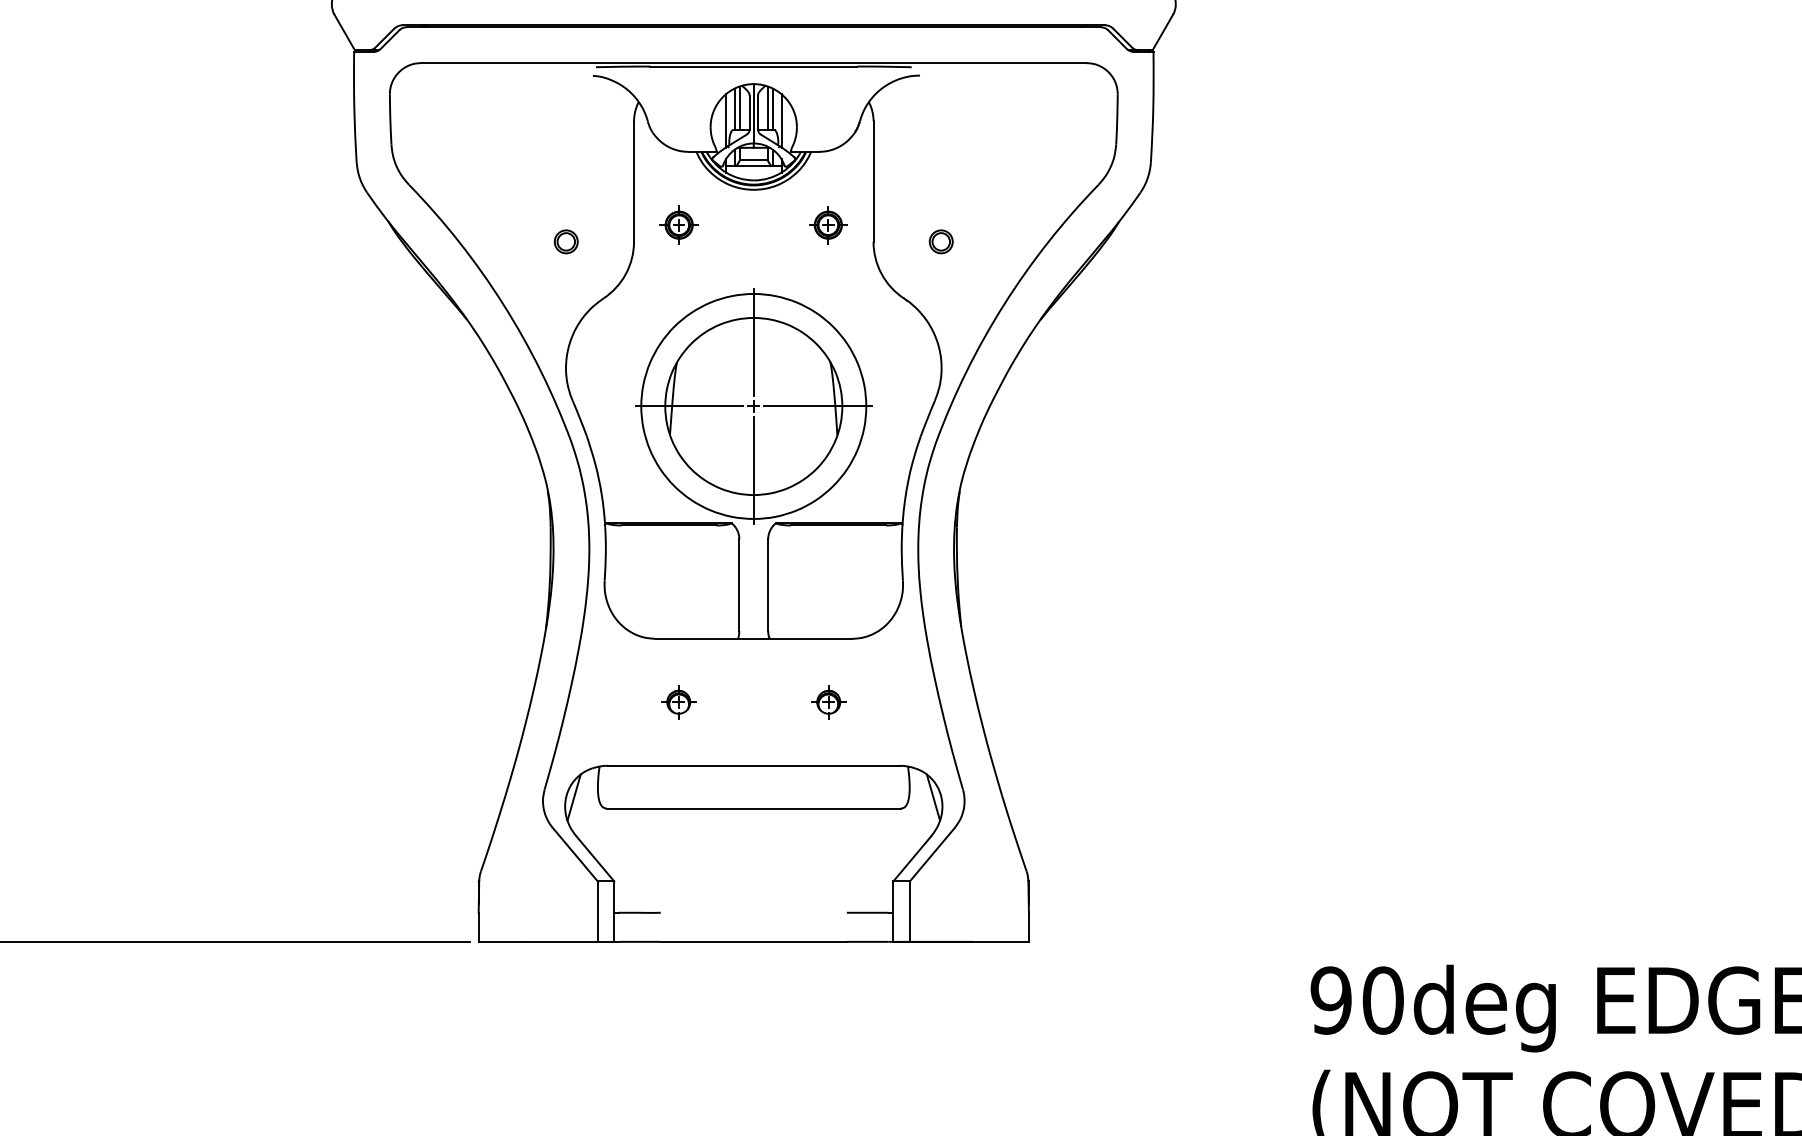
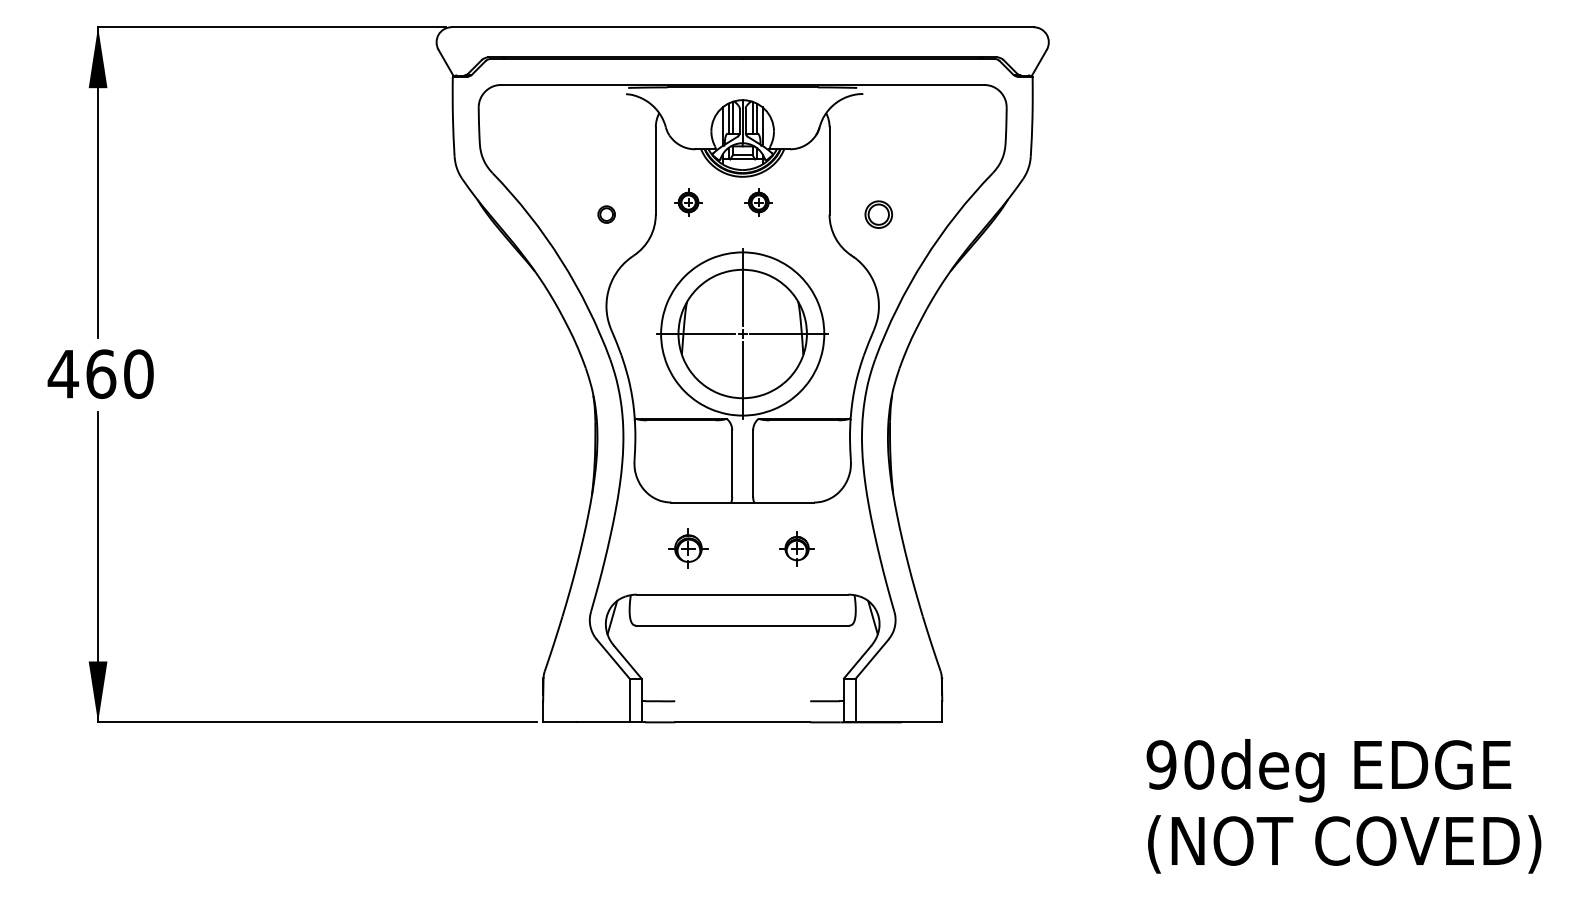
part: (827, 225) -> (758, 202), moved
circle: (941, 241) -> (878, 214), size x1.6
part: (677, 702) -> (687, 548), size x1.6
part: (827, 702) -> (796, 548), size x1.4

